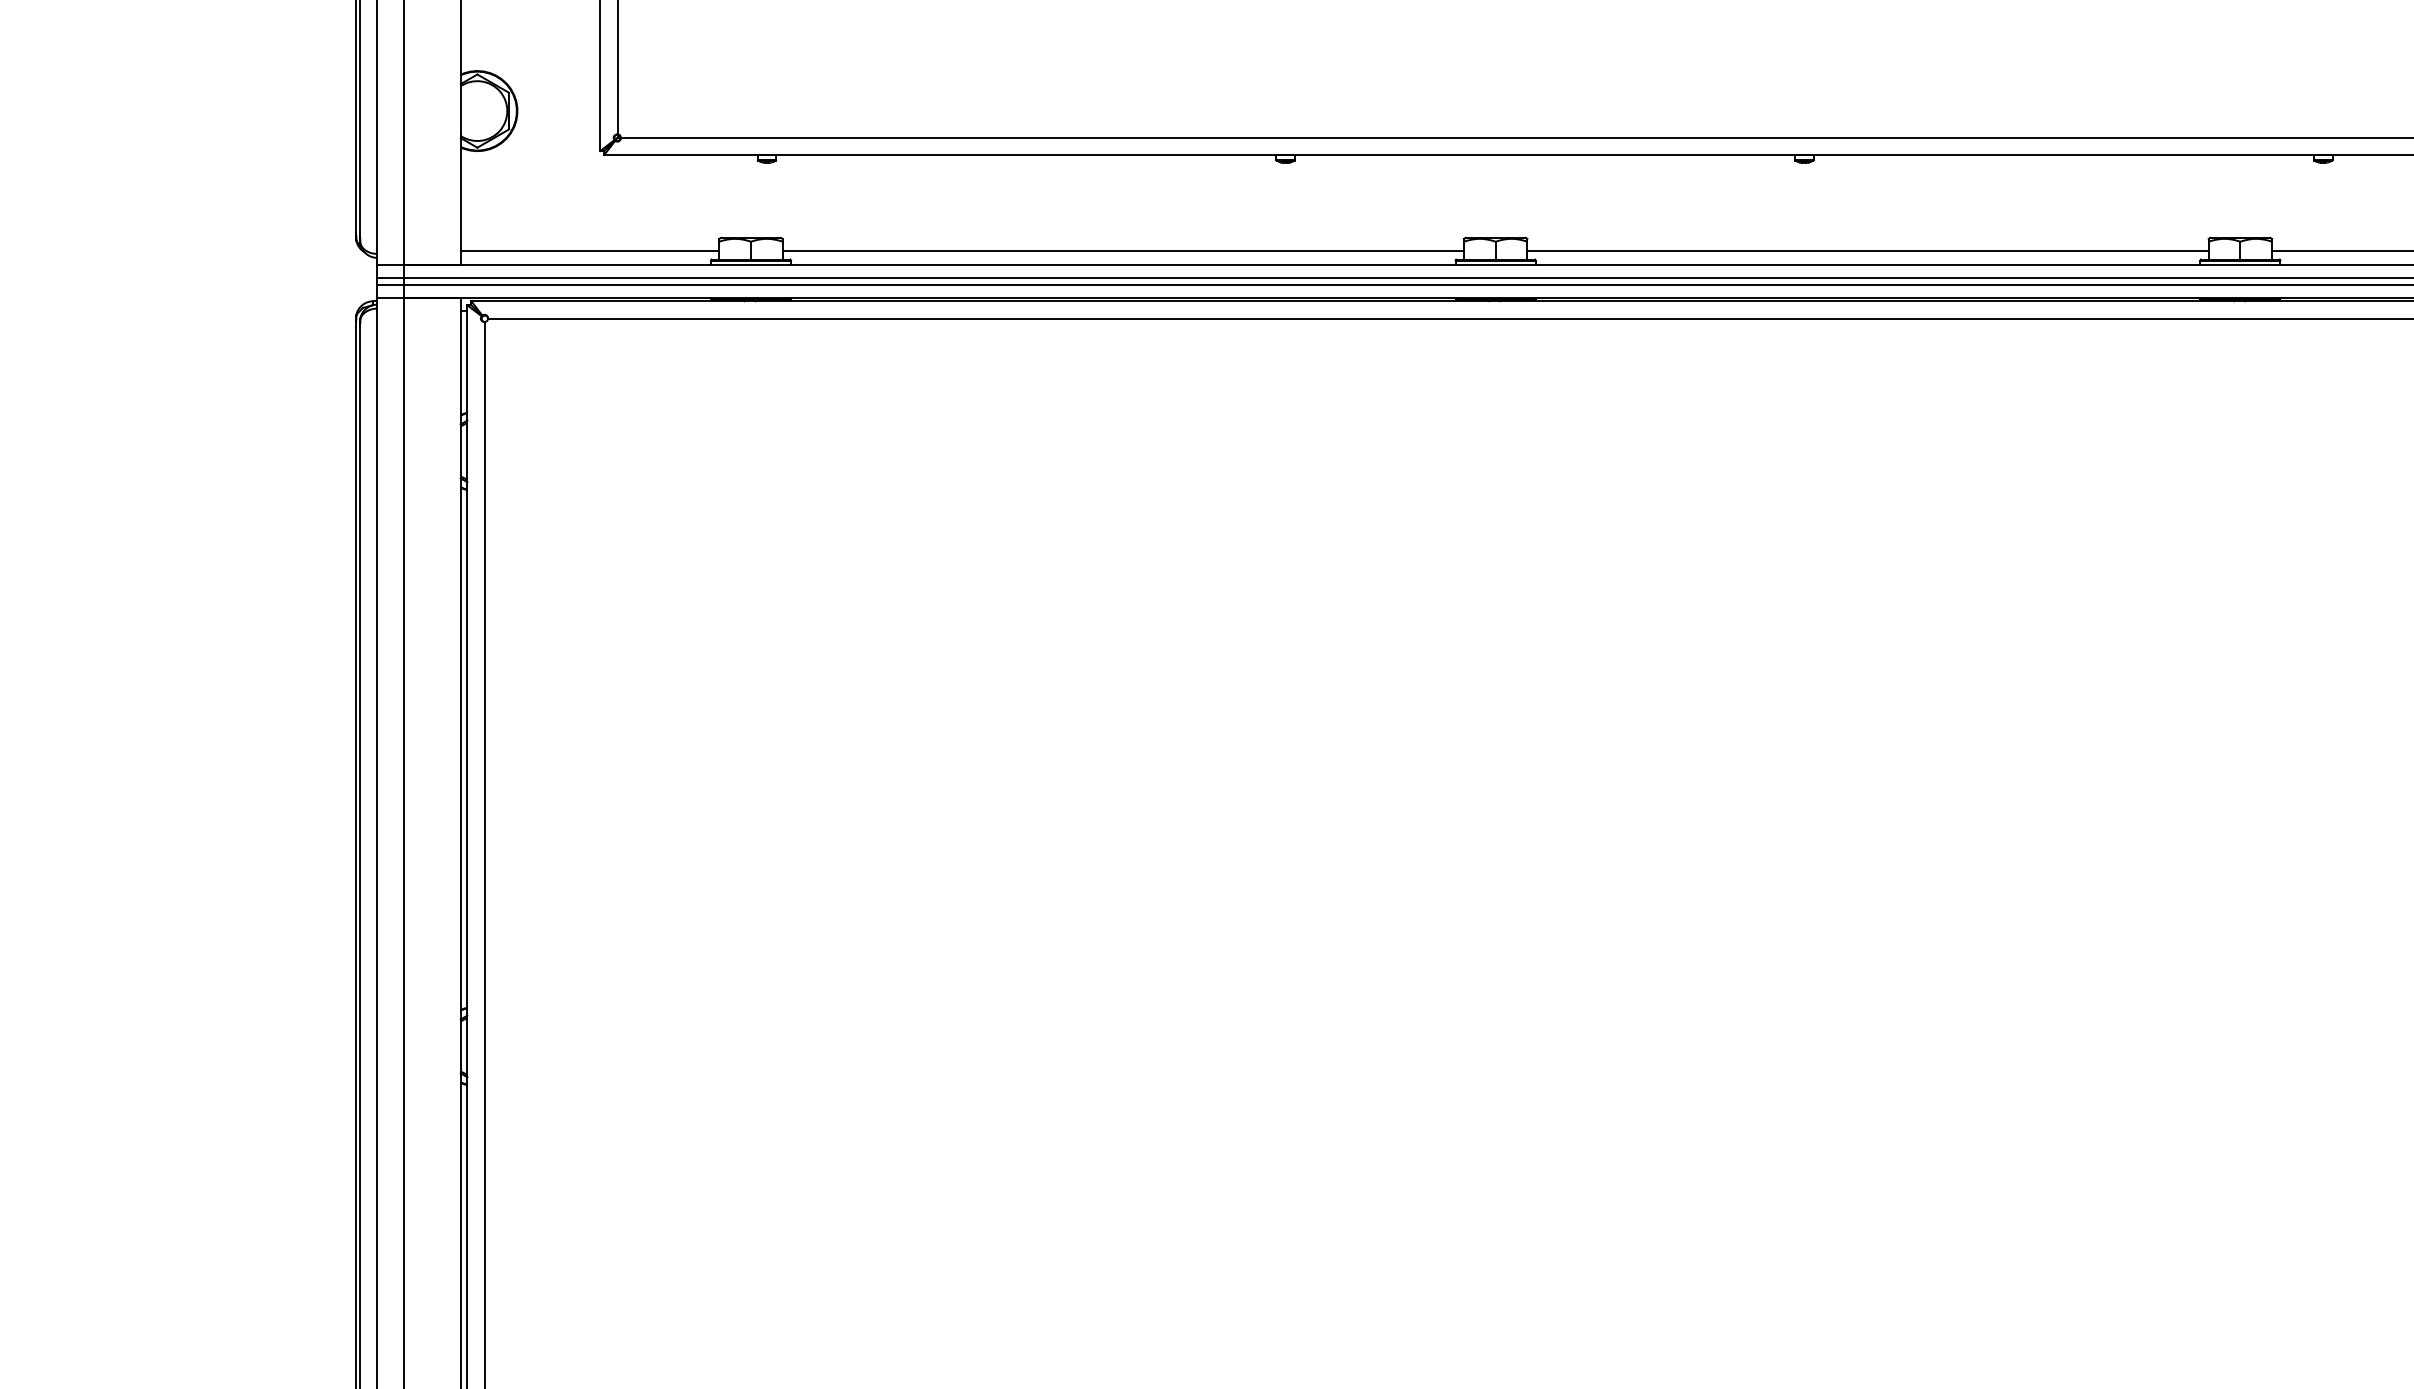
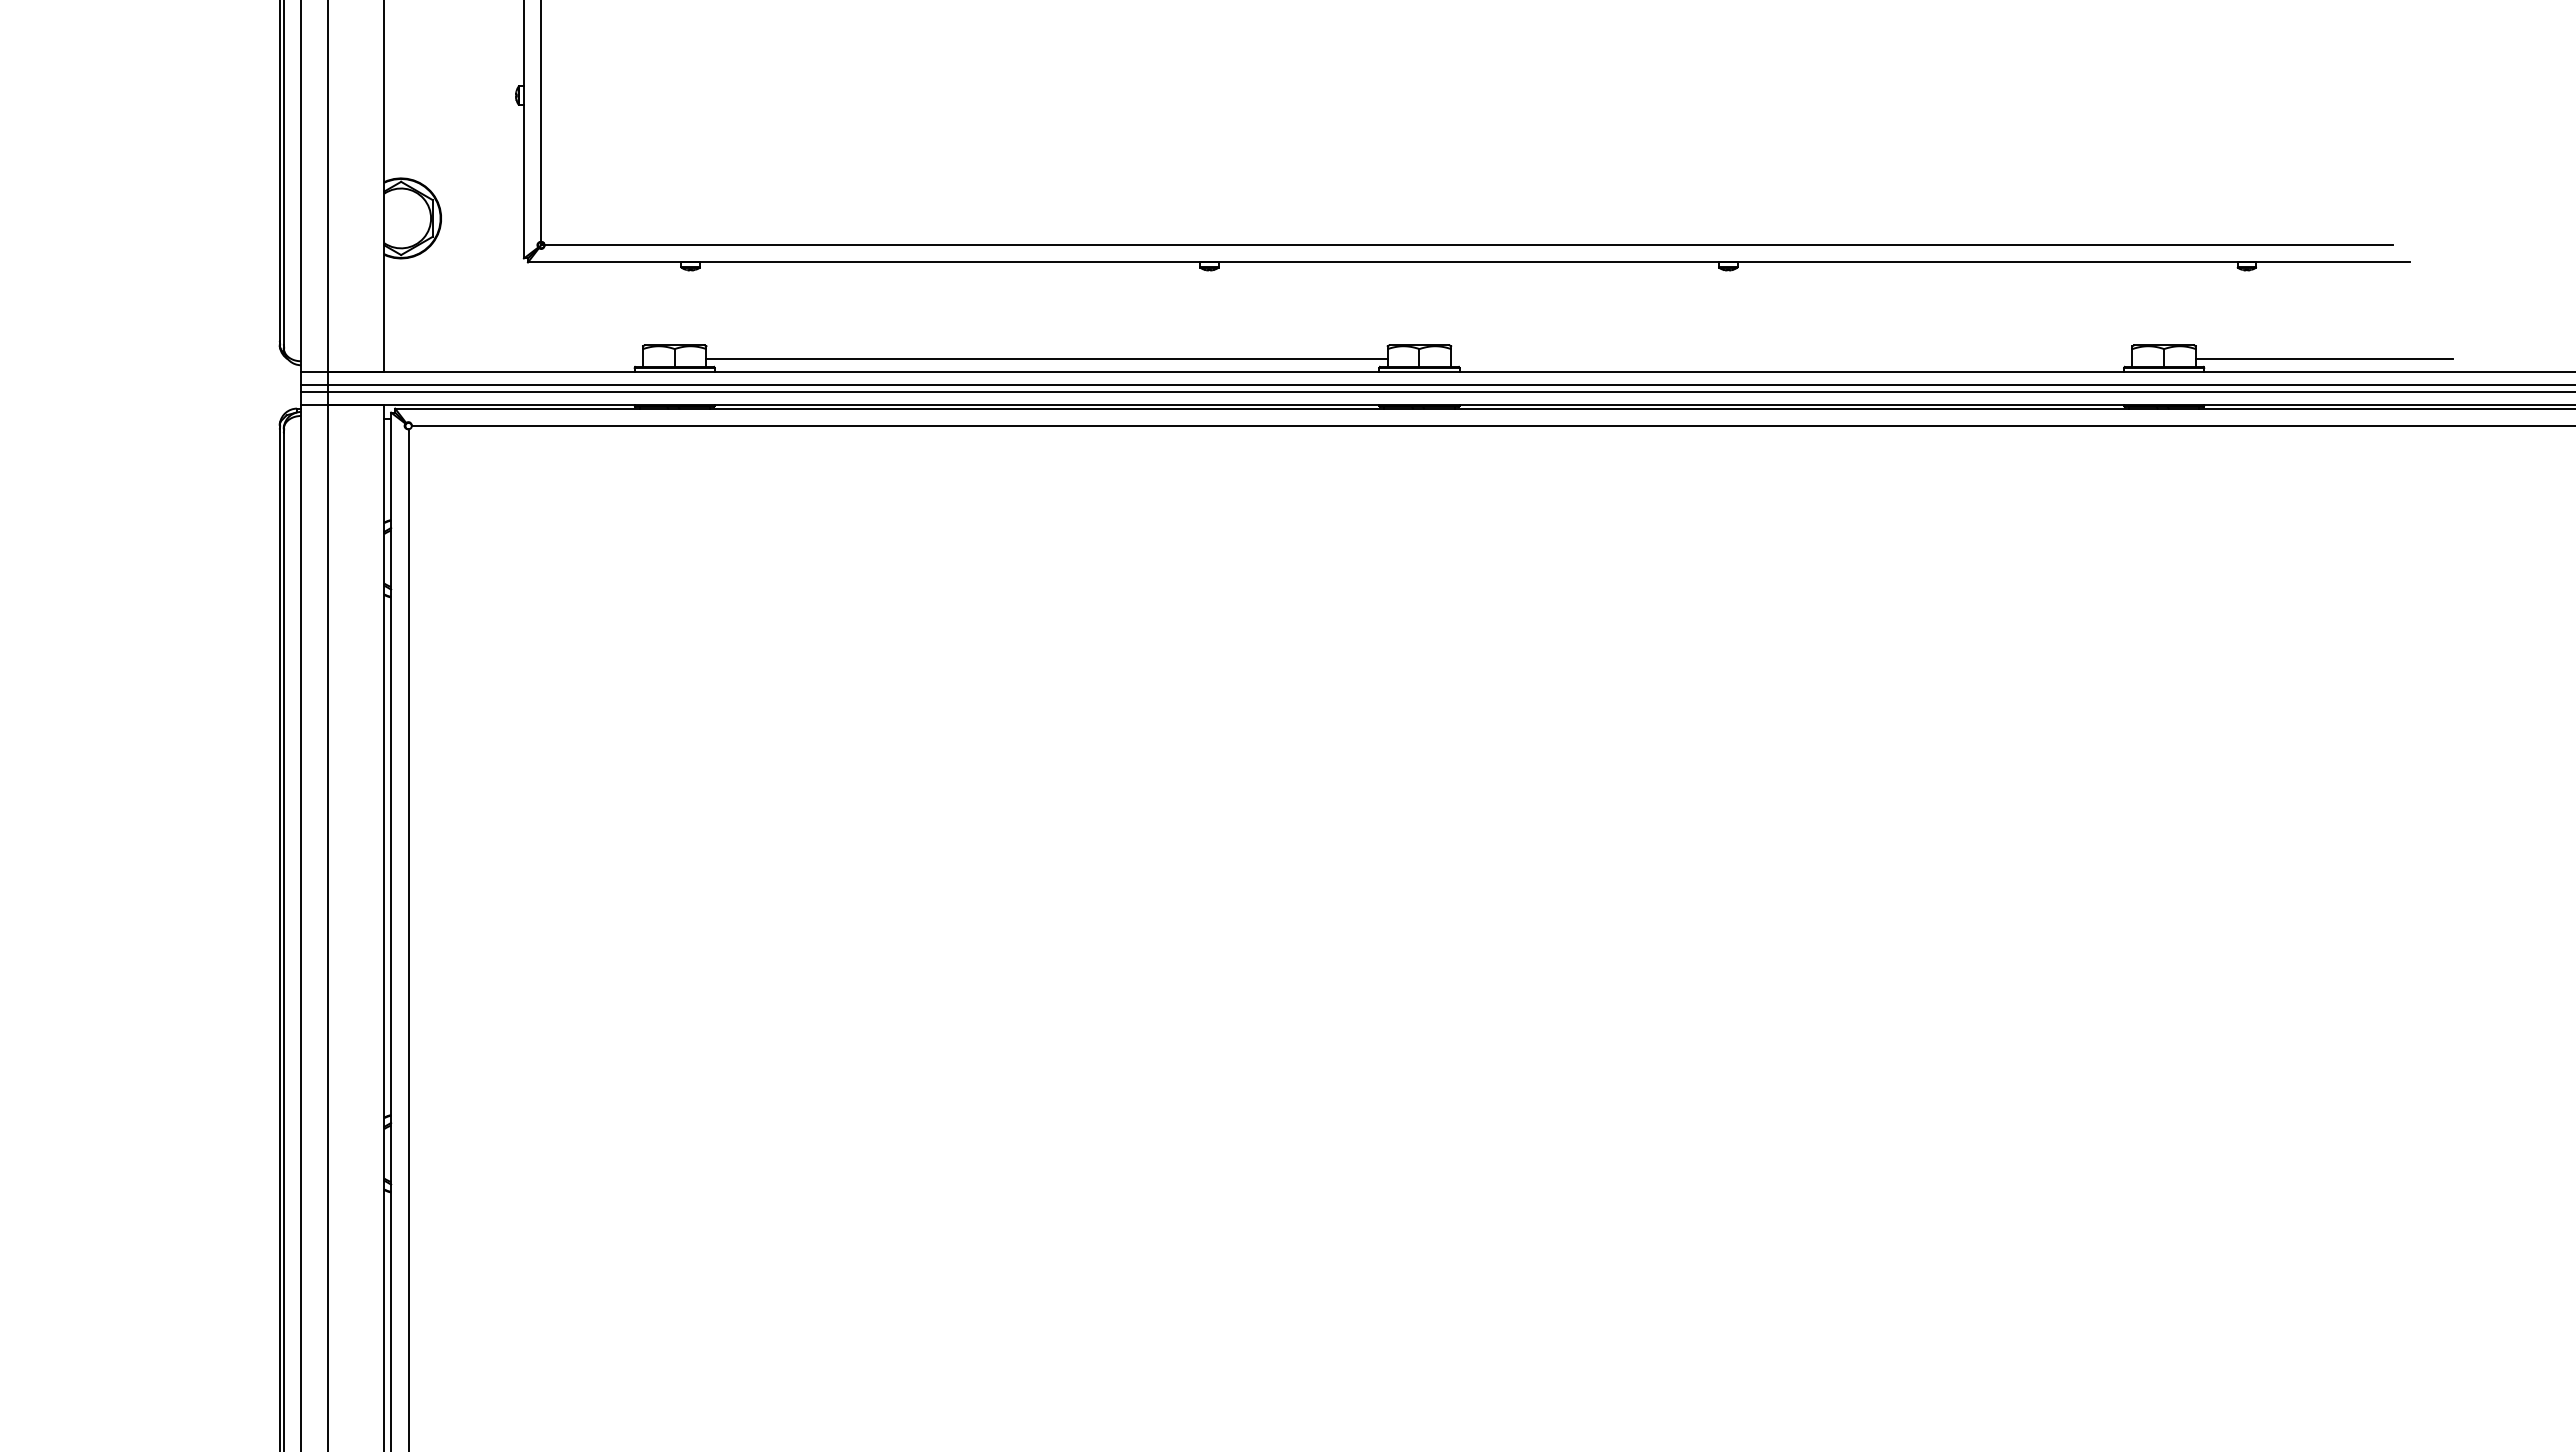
line: (589, 251) -> (513, 358), removed
line: (1867, 251) -> (1791, 358), removed

